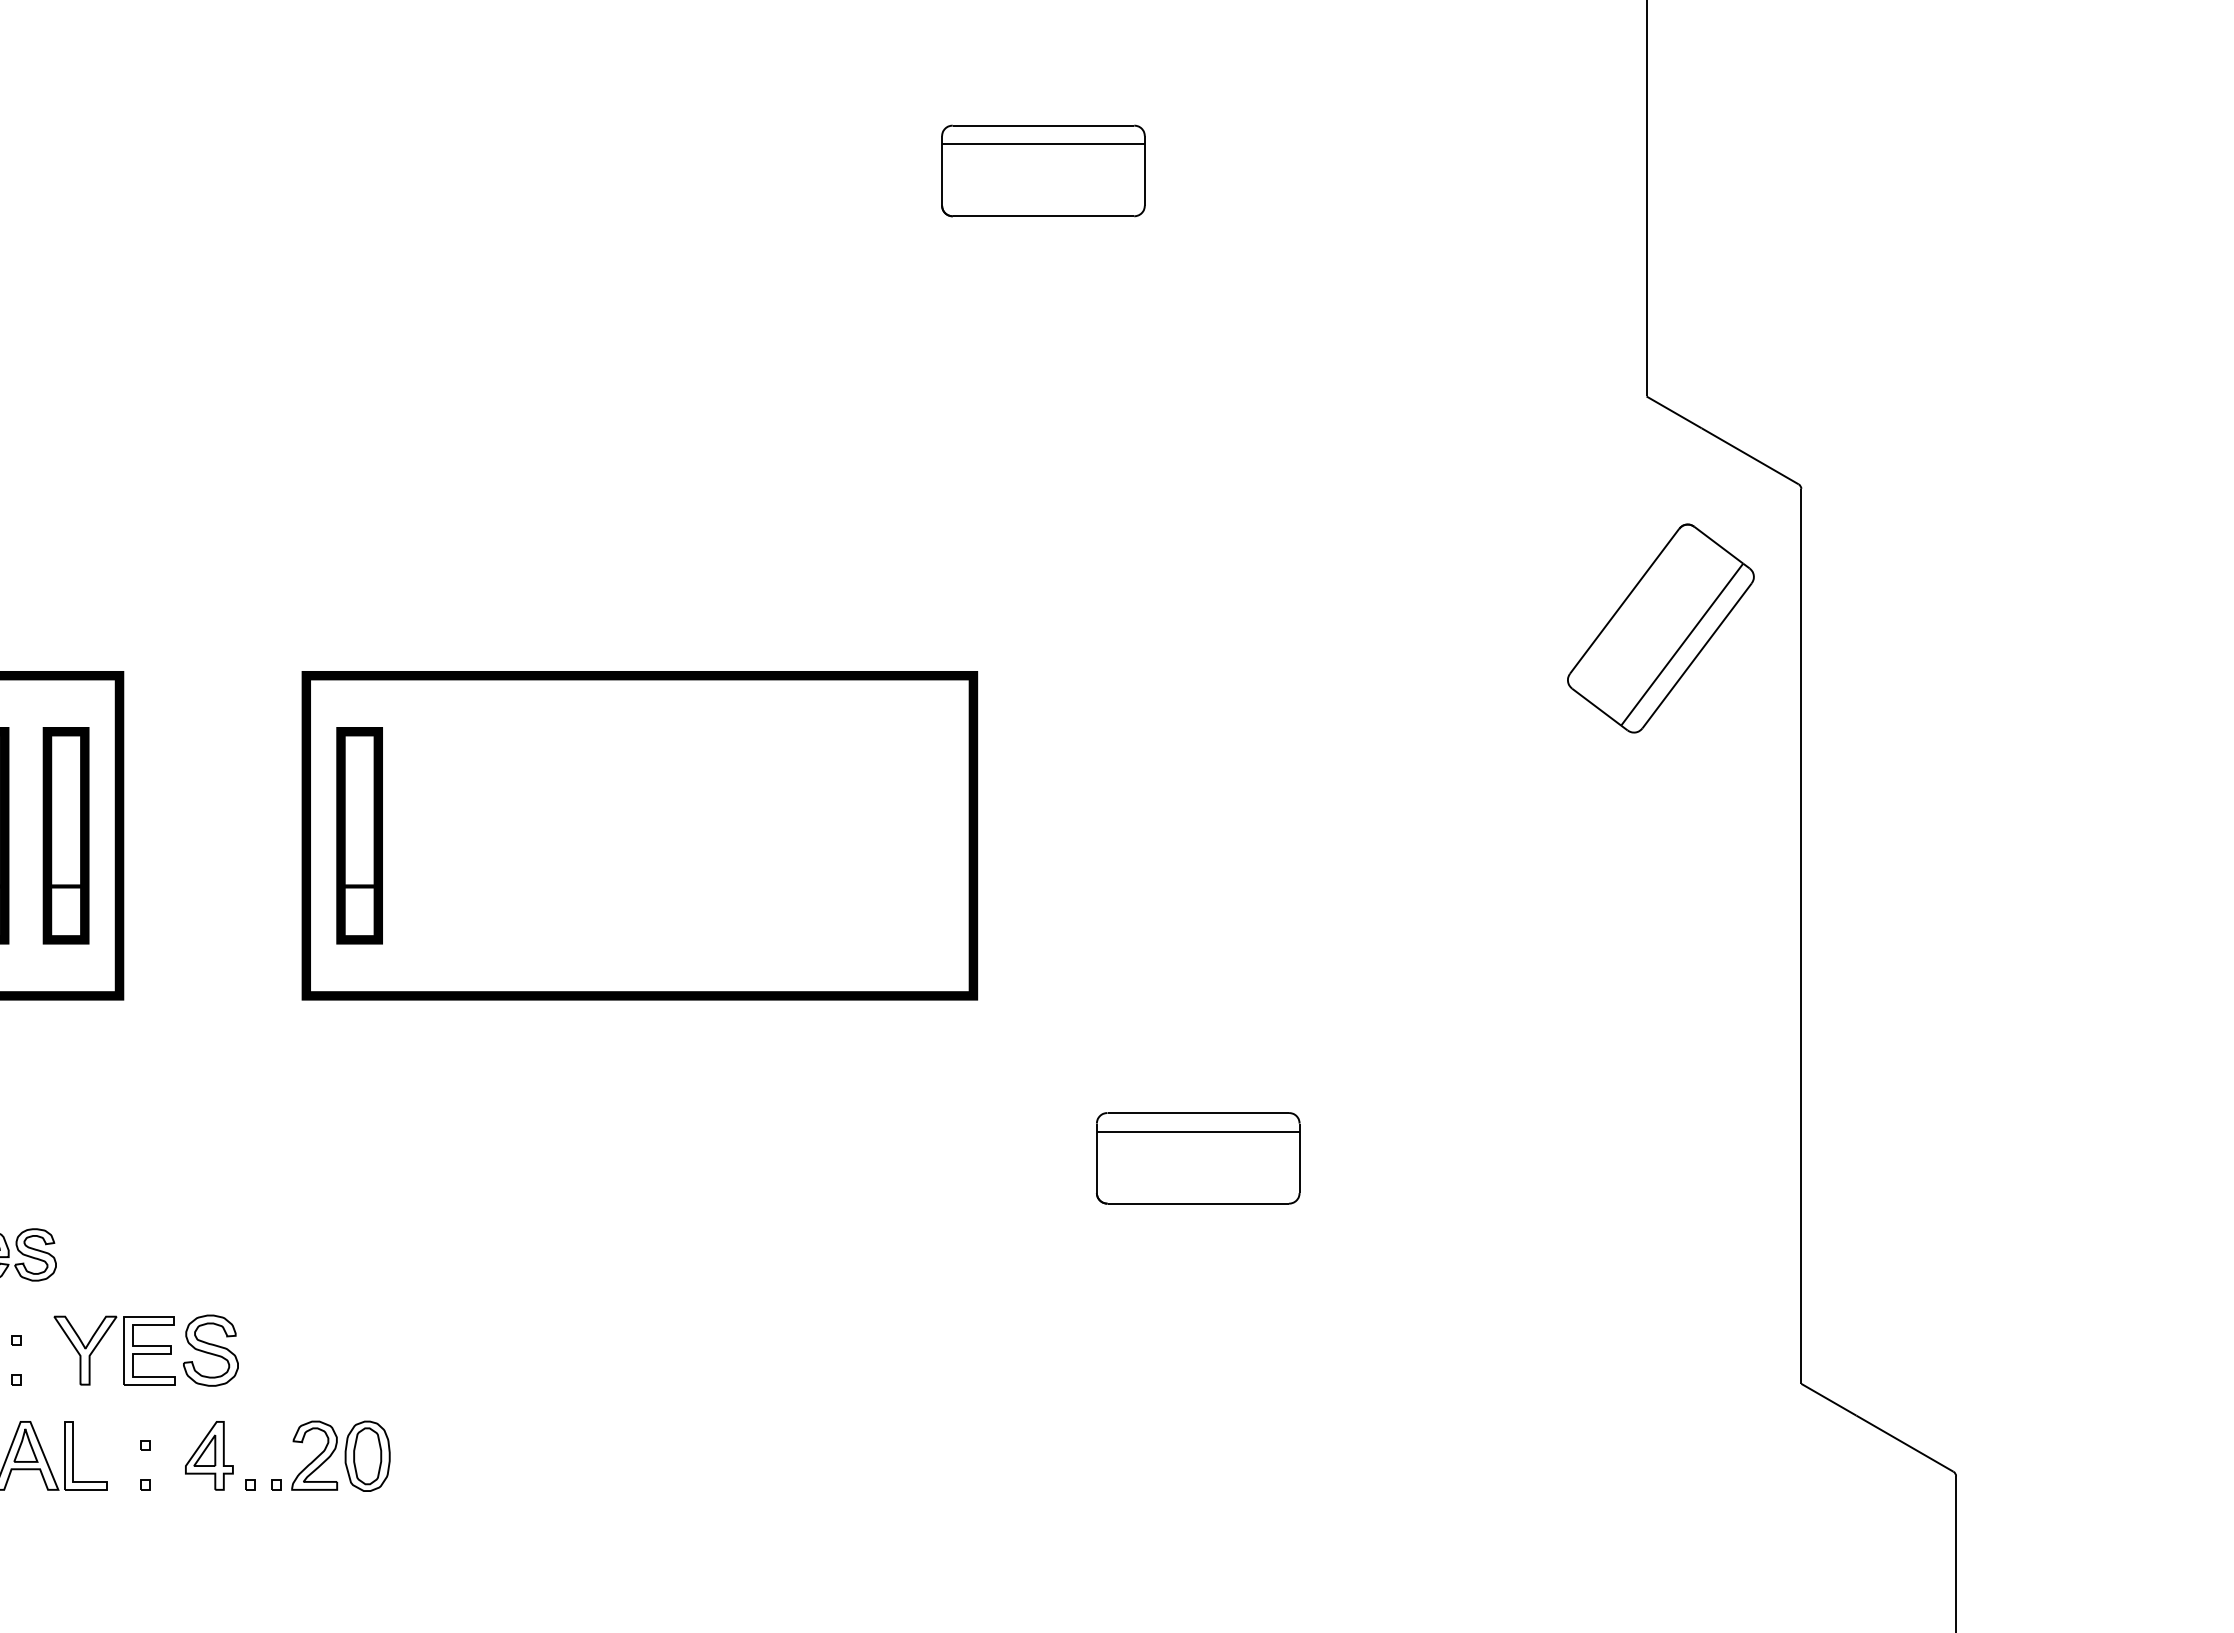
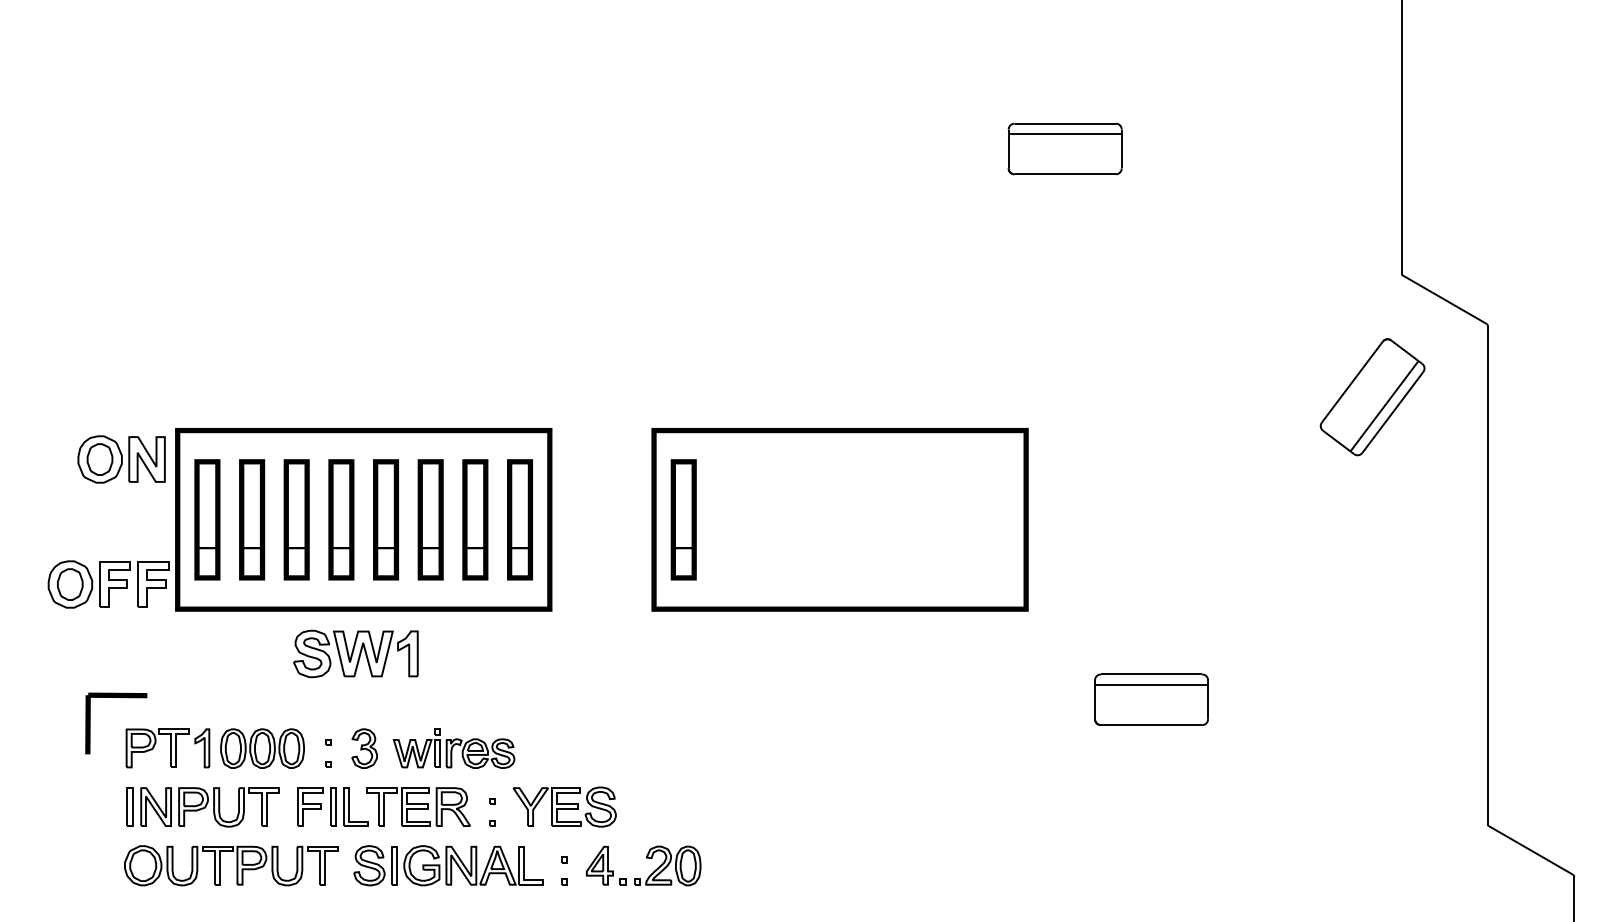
part: (1660, 628) -> (1372, 397), moved

